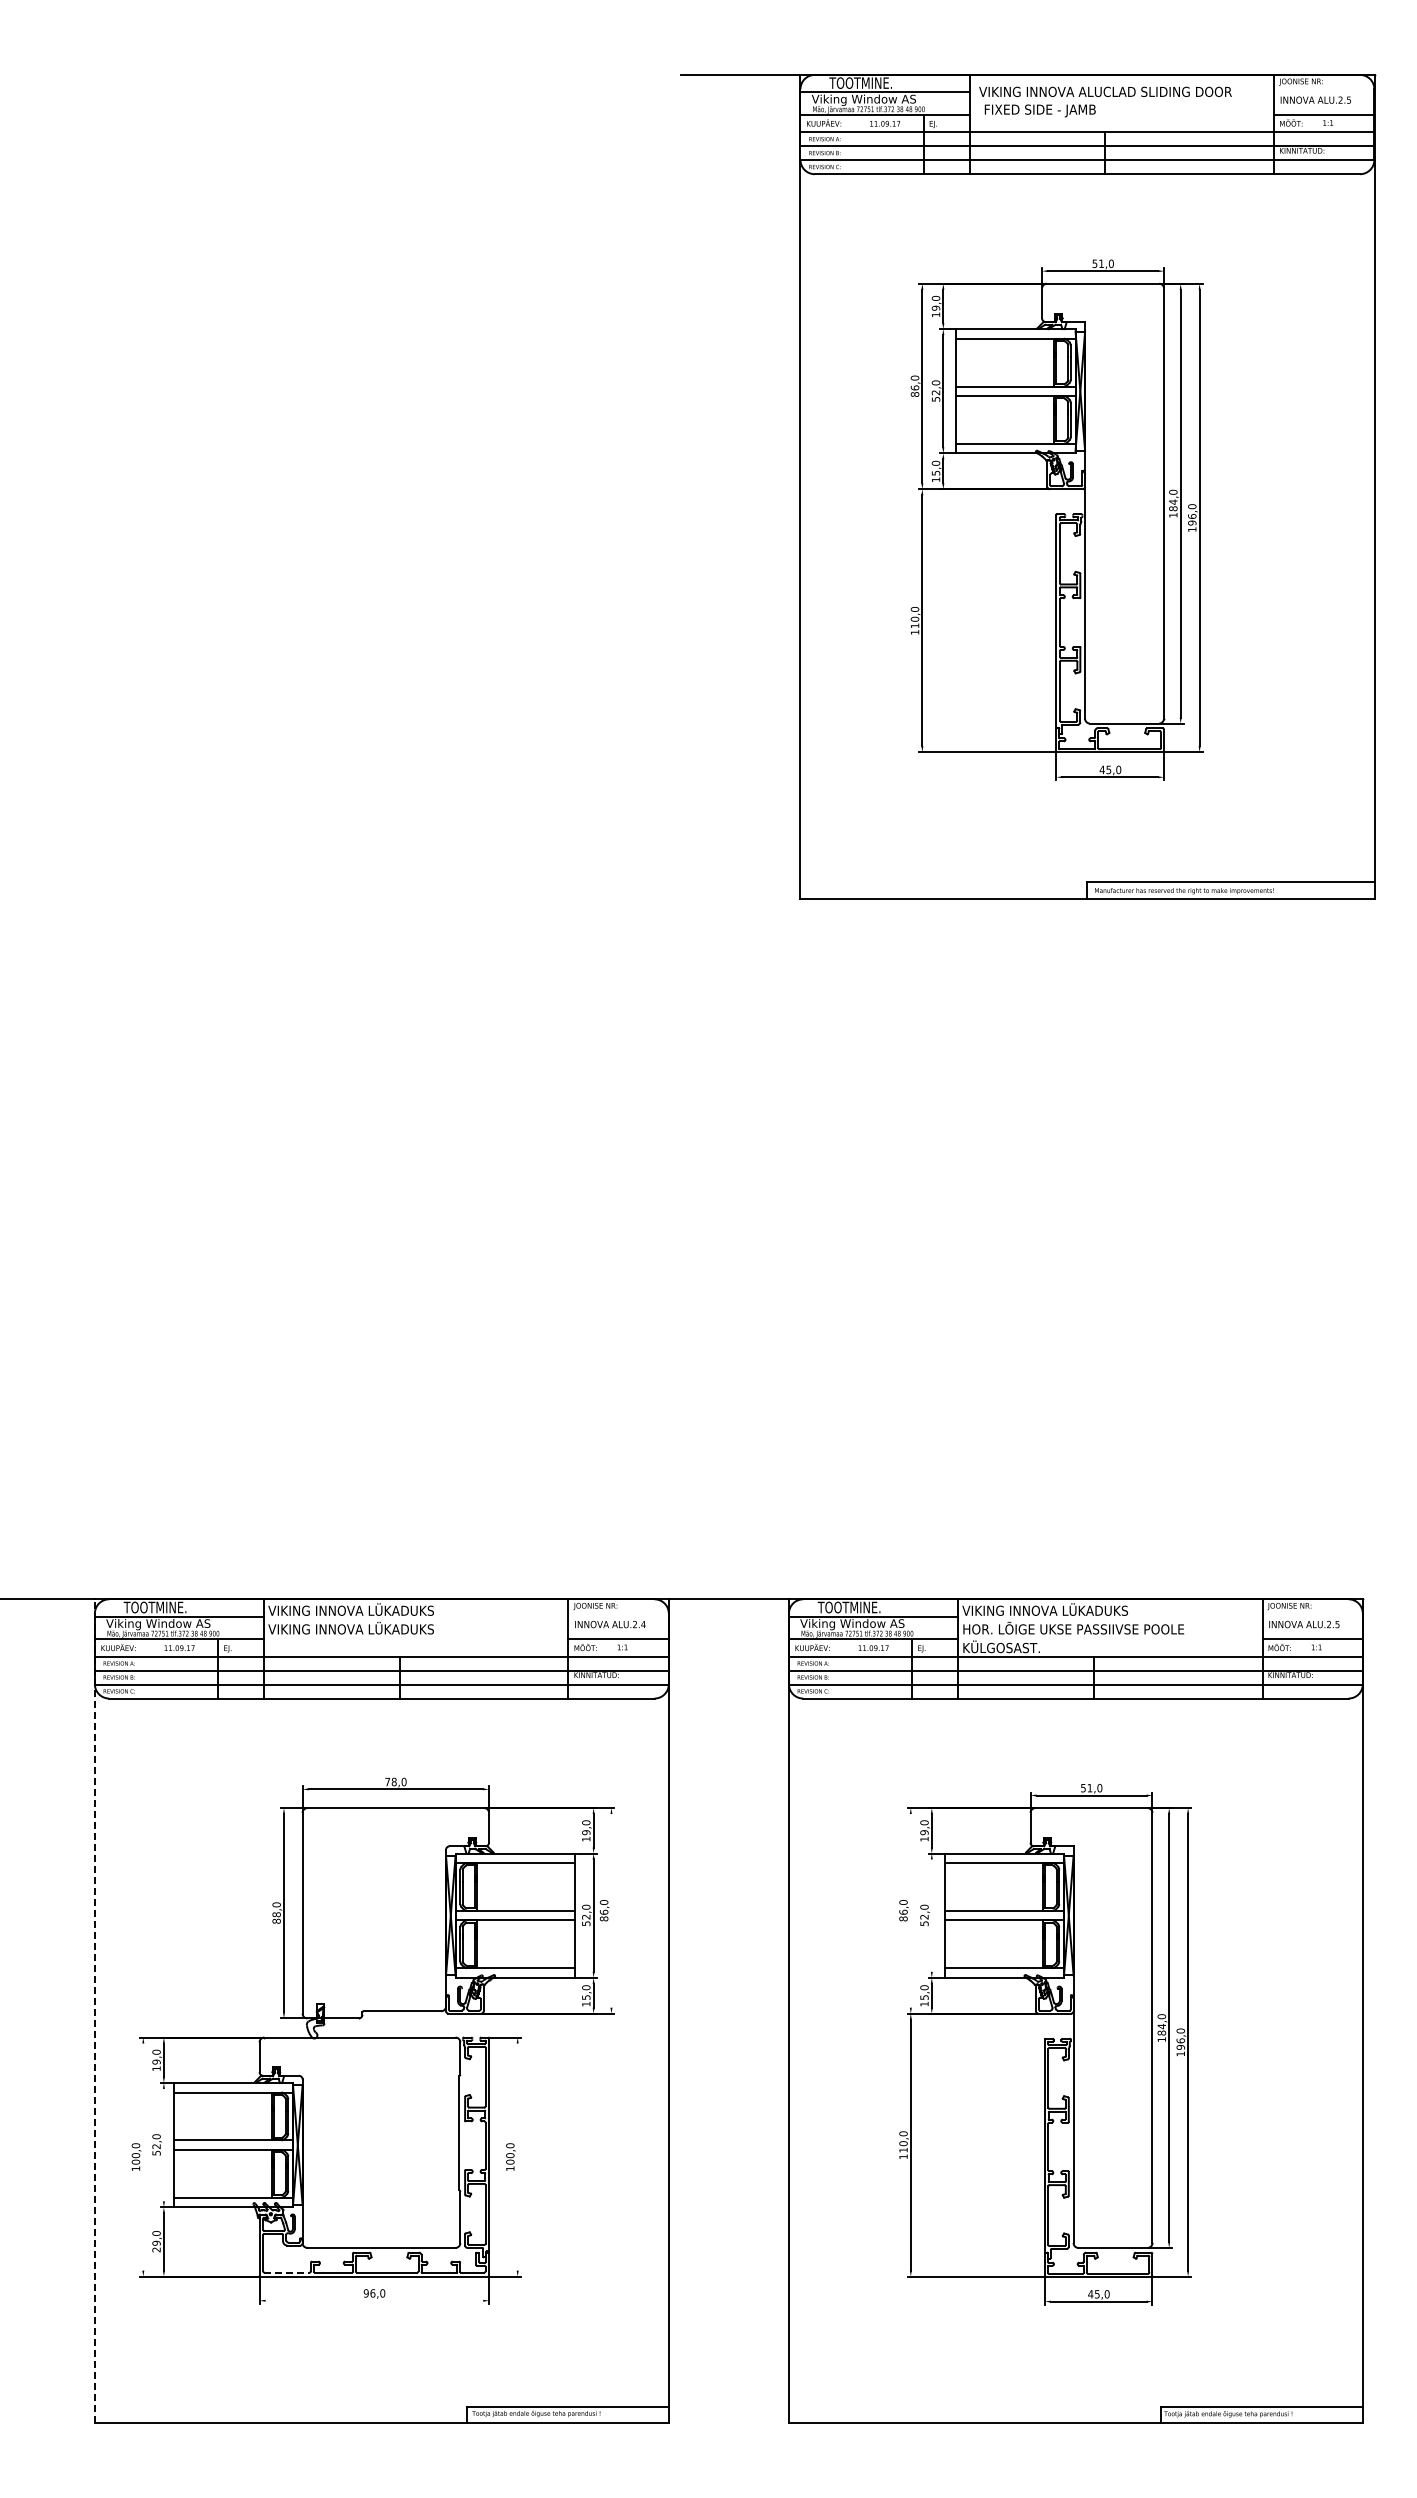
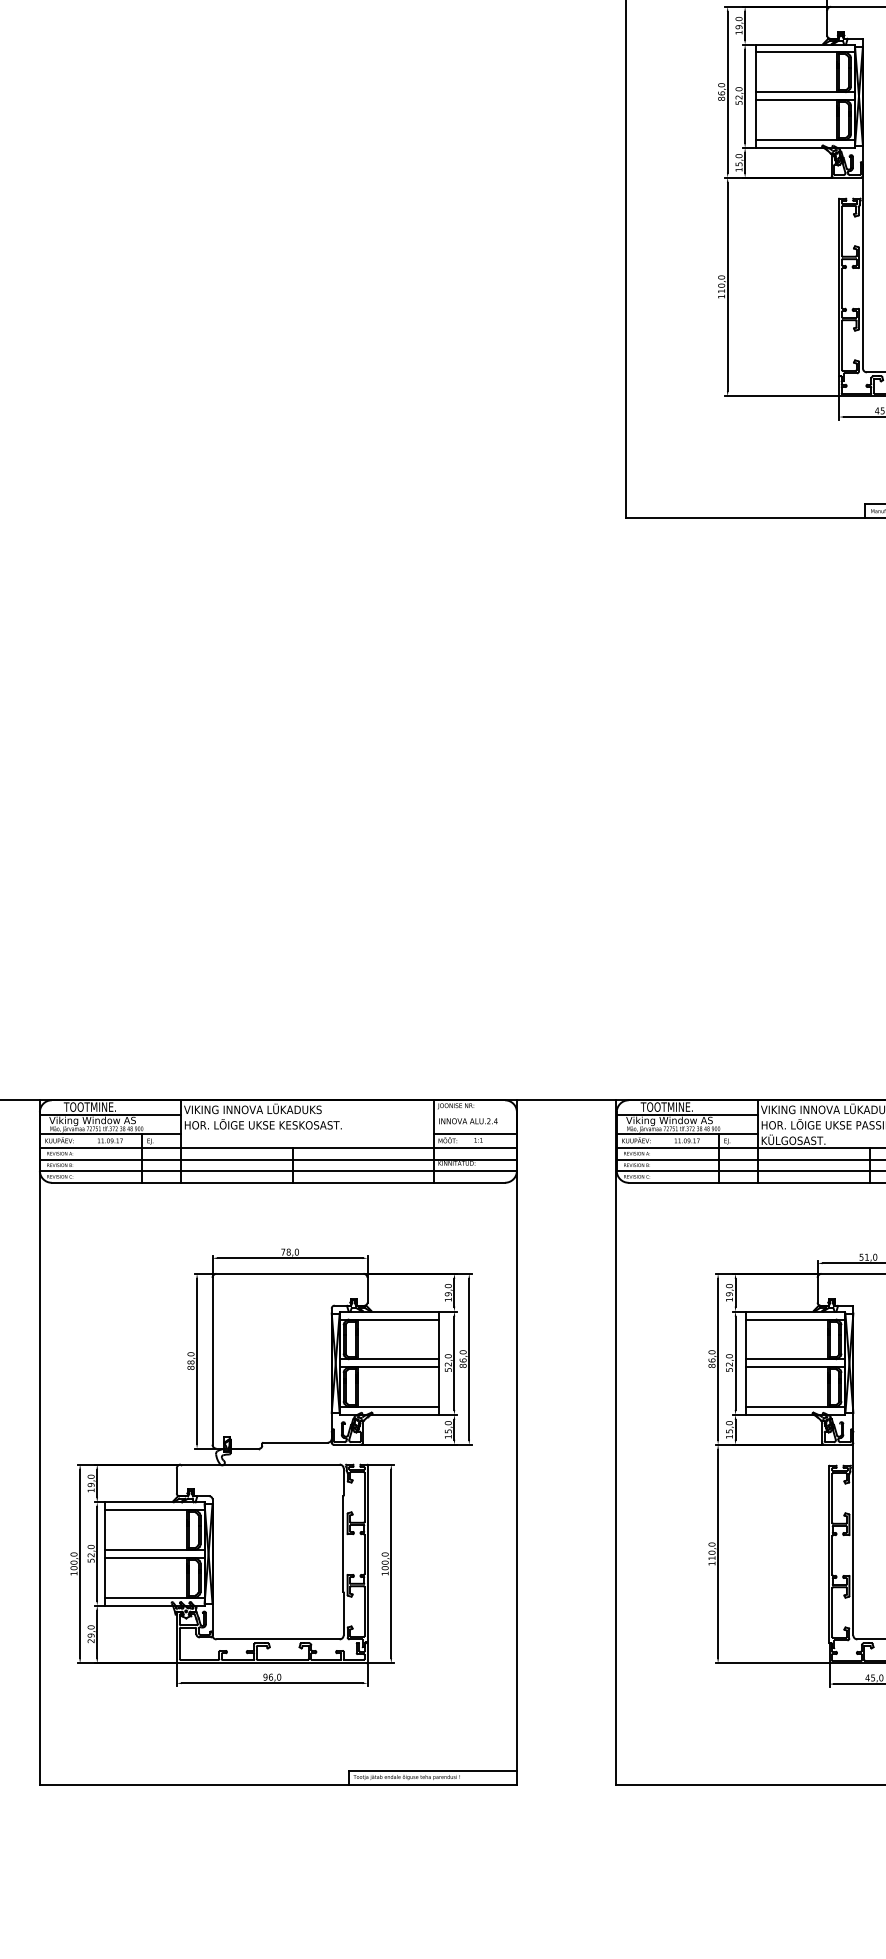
text: (363, 1627) -> (263, 1123), VIKING INNOVA LÜKADUKS -> HOR. LÕIGE UKSE KESKOSAST.
line: (611, 1910) -> (469, 1358), added
line: (910, 1910) -> (717, 1358), added
line: (931, 1915) -> (735, 1363), added
line: (94, 2011) -> (39, 1442), dashed -> solid
line: (163, 2144) -> (96, 1553), added
line: (143, 2156) -> (80, 1563), added
line: (517, 2156) -> (391, 1563), added
line: (287, 2272) -> (199, 1659), dashed -> solid
line: (374, 2300) -> (272, 1683), added

